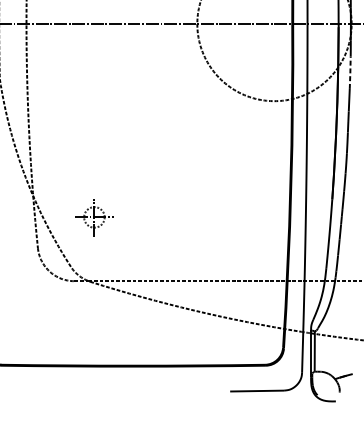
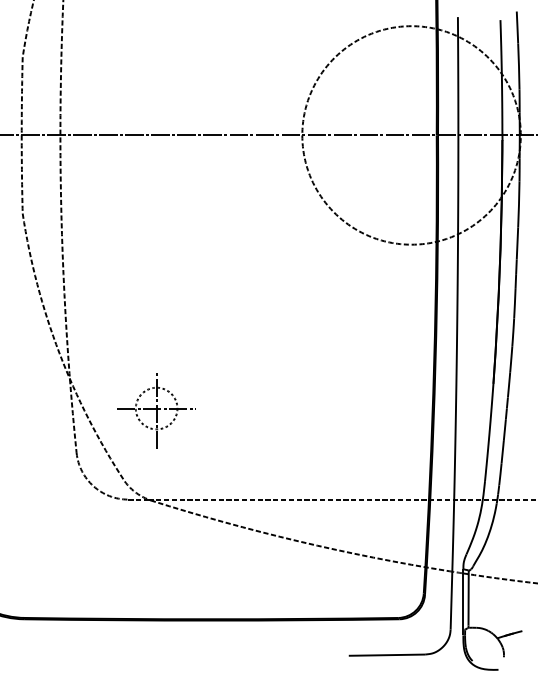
line: (349, 72) -> (518, 204), dashed -> solid
part: (94, 218) -> (156, 410), size x1.43

